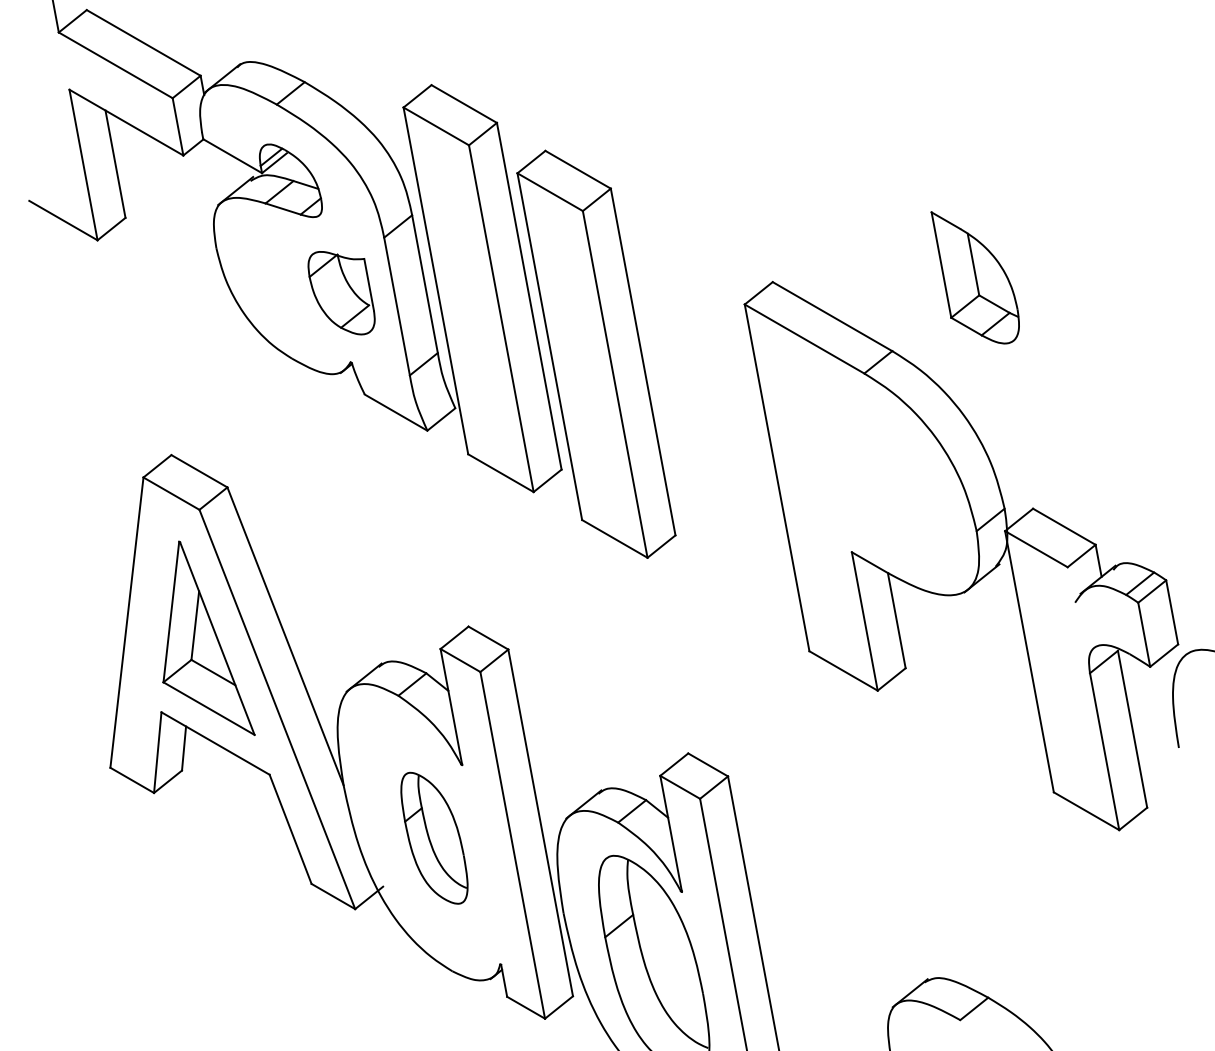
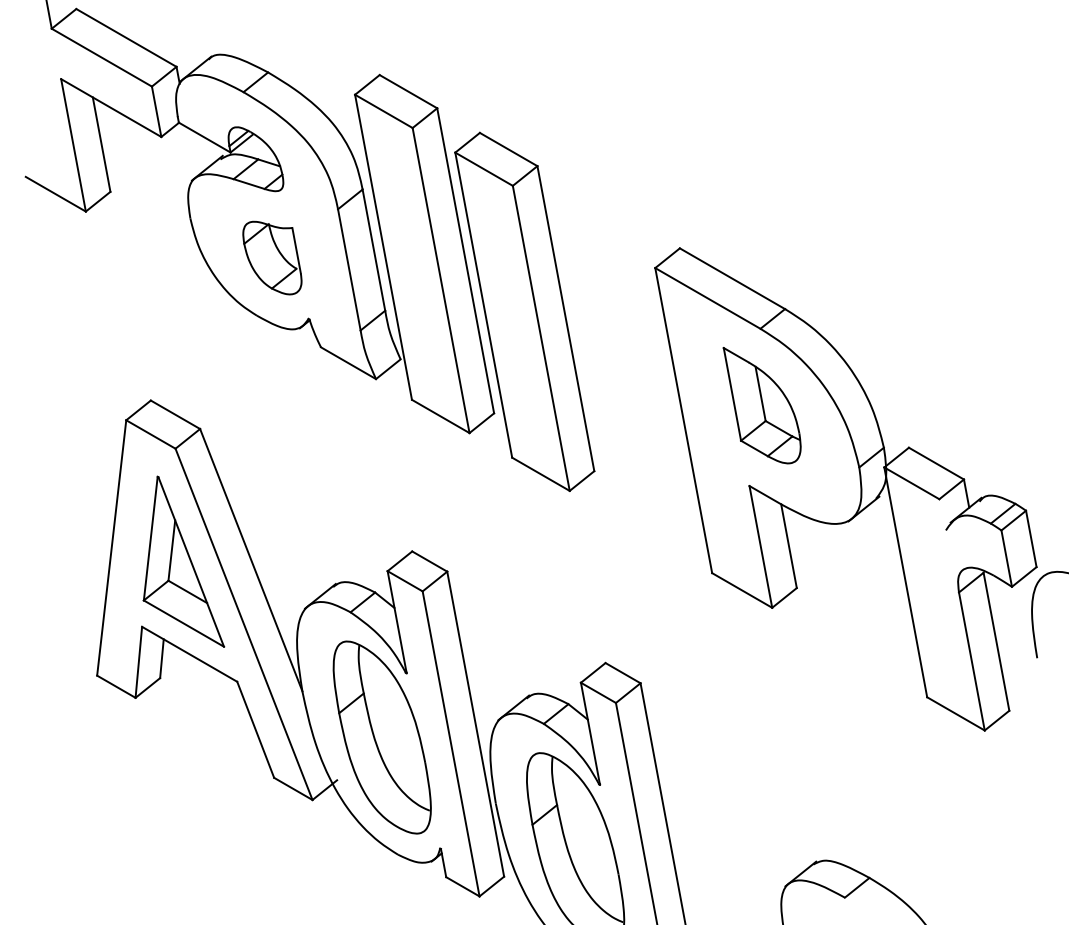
part: (974, 277) -> (761, 405), moved
part: (341, 293) -> (272, 258), moved
part: (434, 838) -> (382, 737), size x1.67

